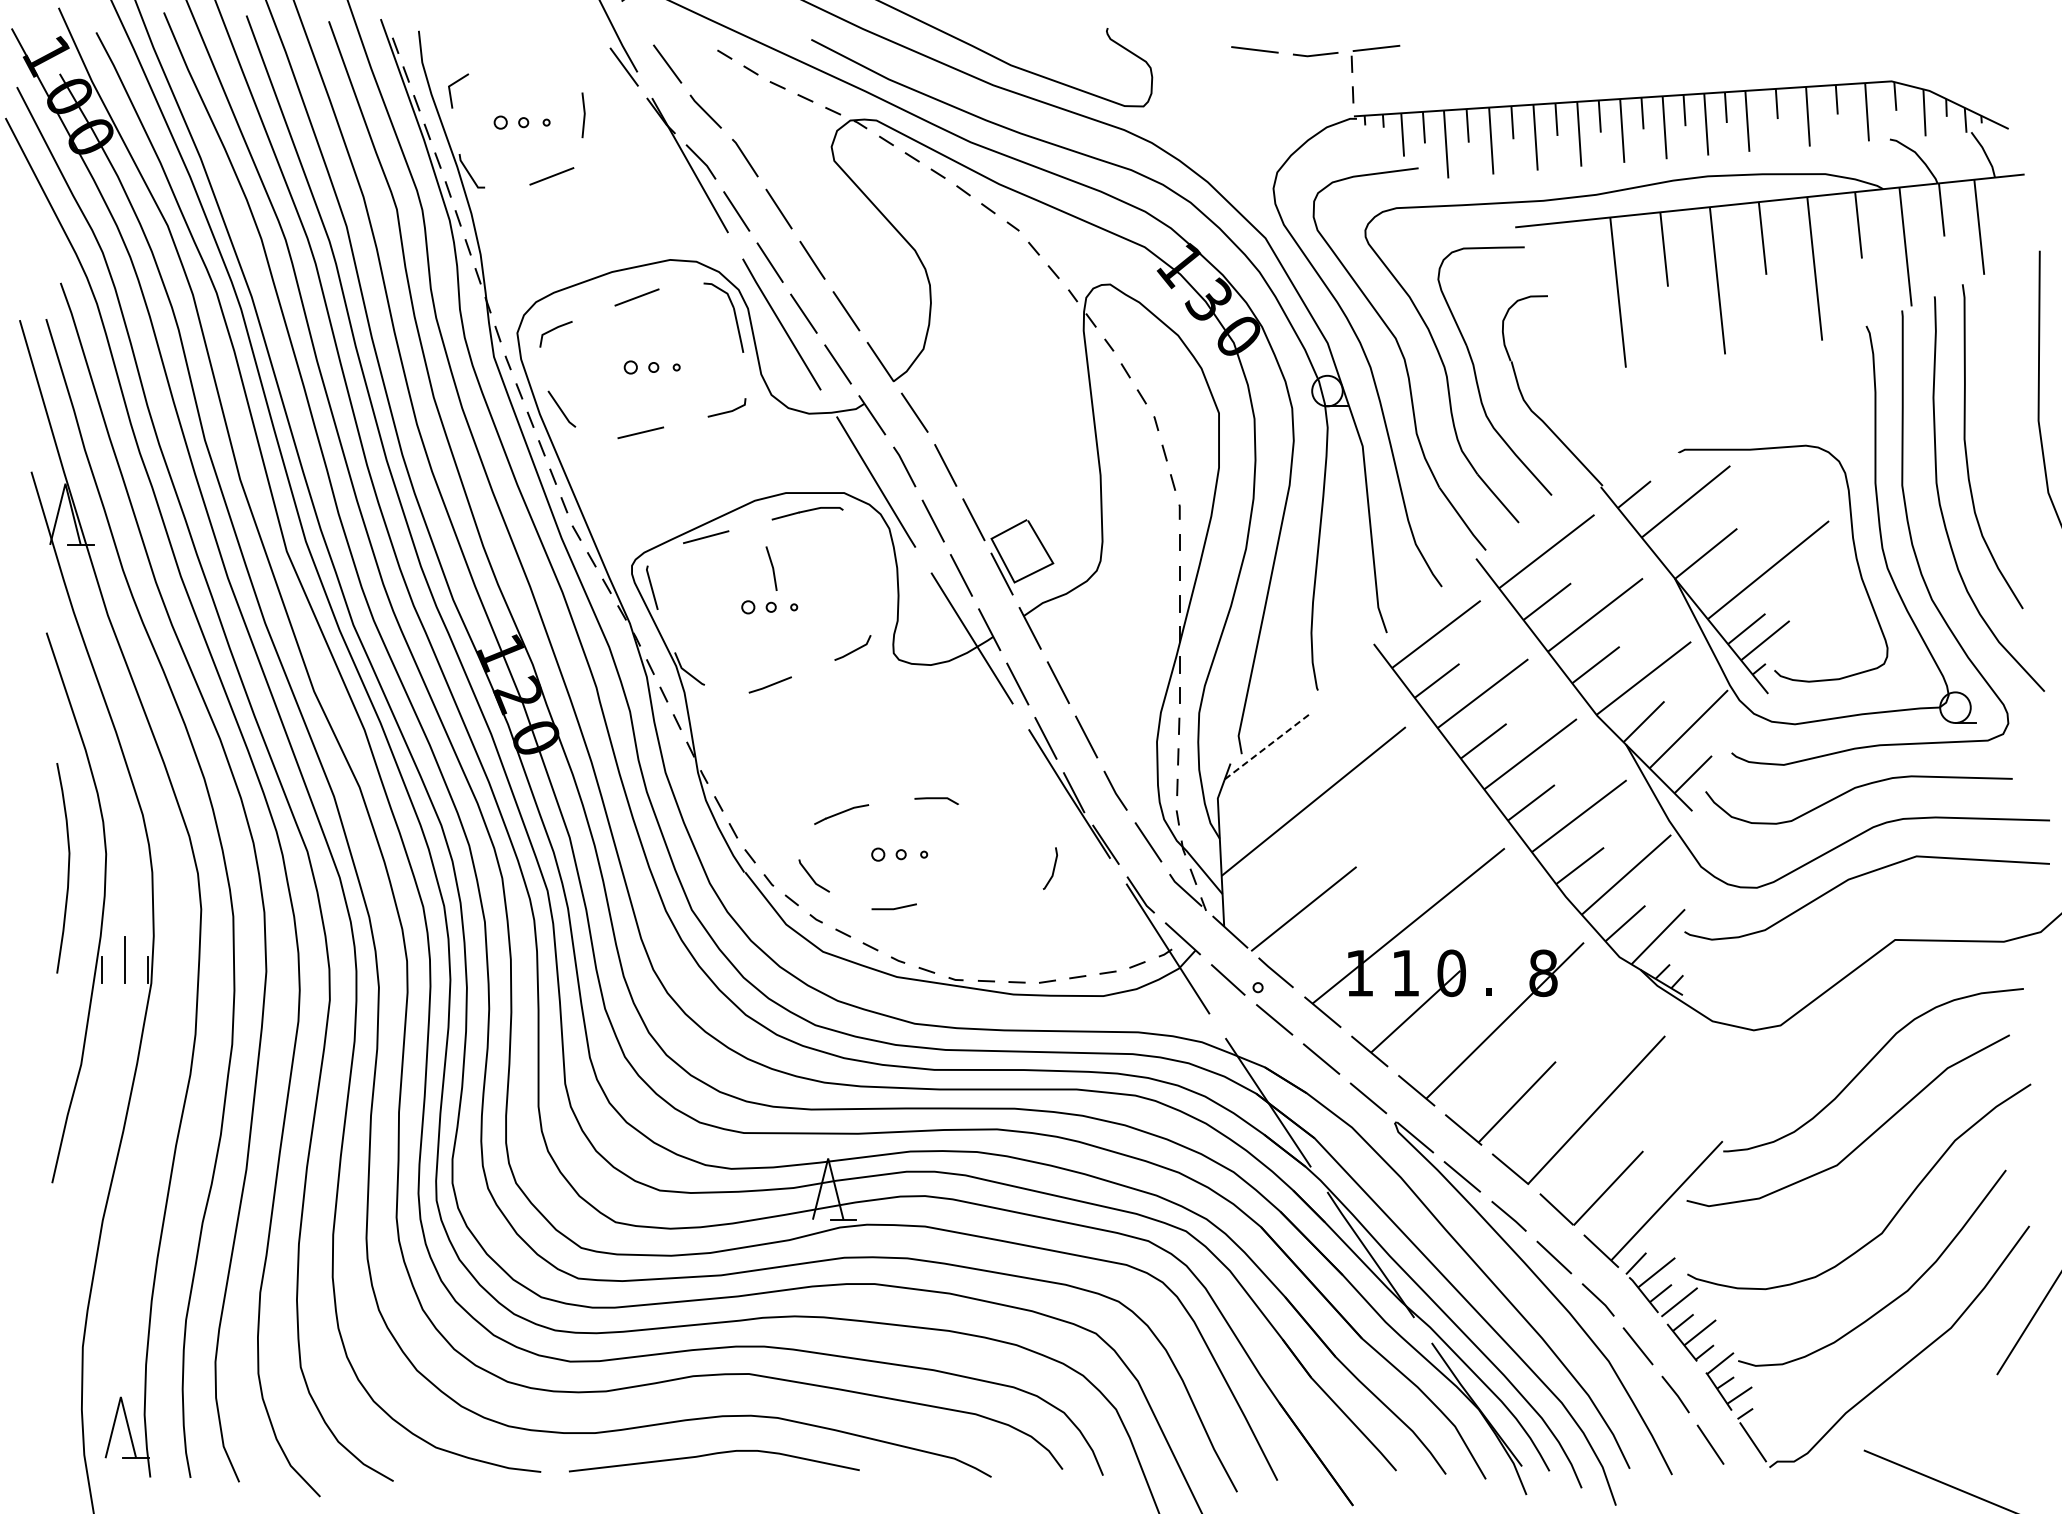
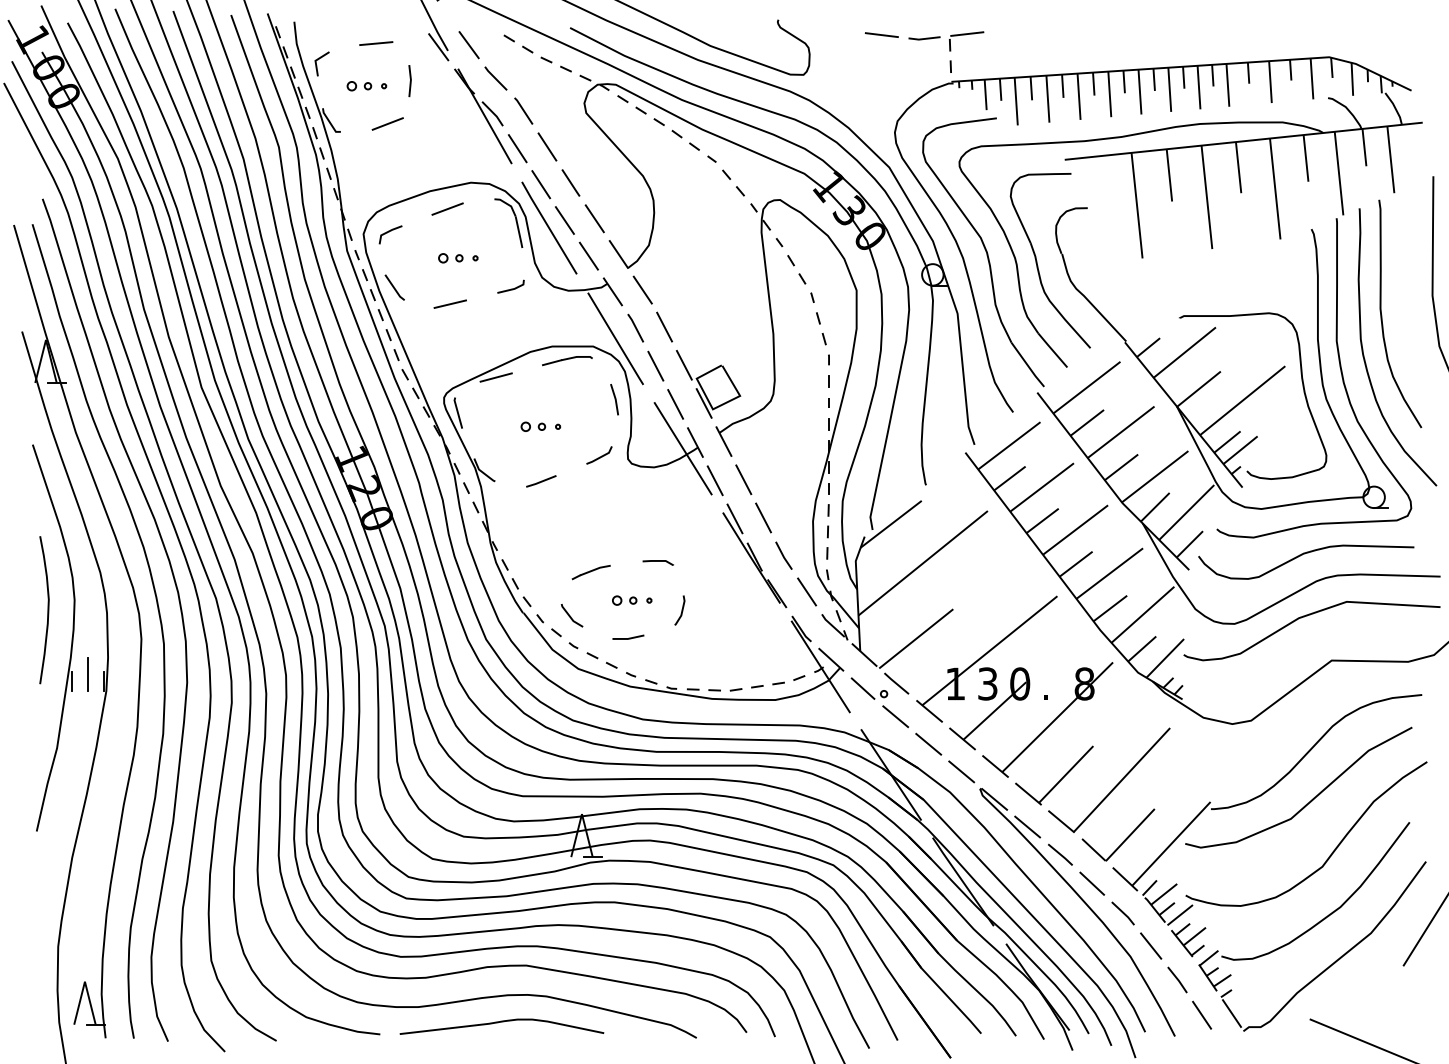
line: (535, 61) -> (376, 43), added
line: (772, 568) -> (615, 399), moved
line: (1268, 746) -> (891, 524), dashed -> solid
line: (1052, 870) -> (681, 611), moved
text: (1405, 973) -> (987, 684), 1 -> 3

